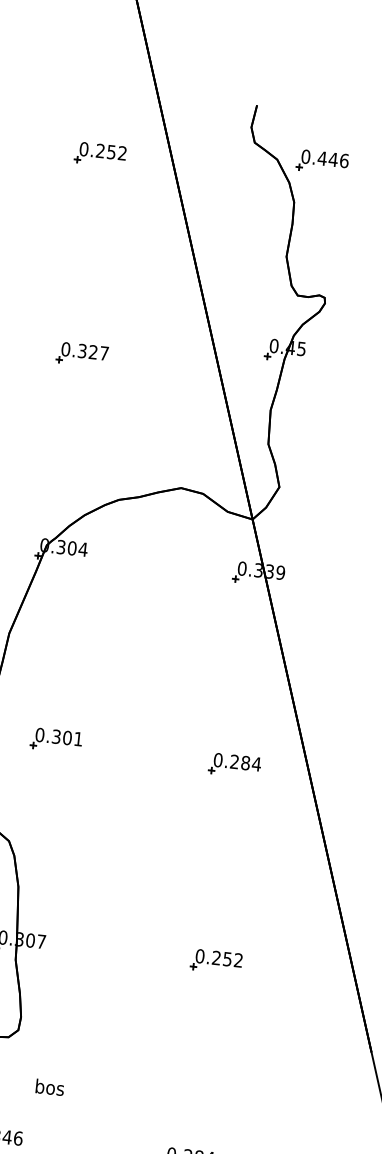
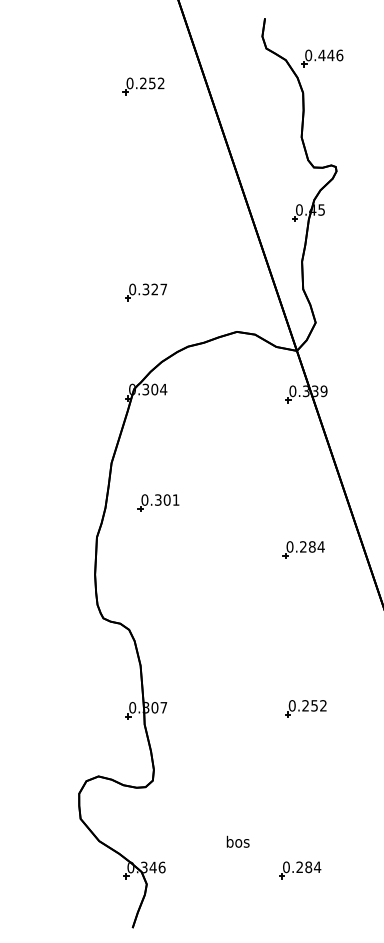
part: (100, 154) -> (143, 86), moved
part: (81, 354) -> (145, 292), moved
part: (56, 739) -> (158, 502), moved
text: (49, 1086) -> (237, 841), moved

